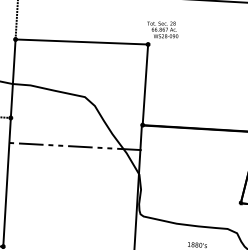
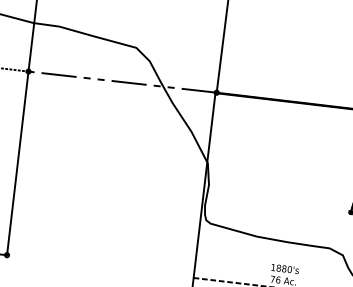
line: (75, 146) -> (122, 82), moved

